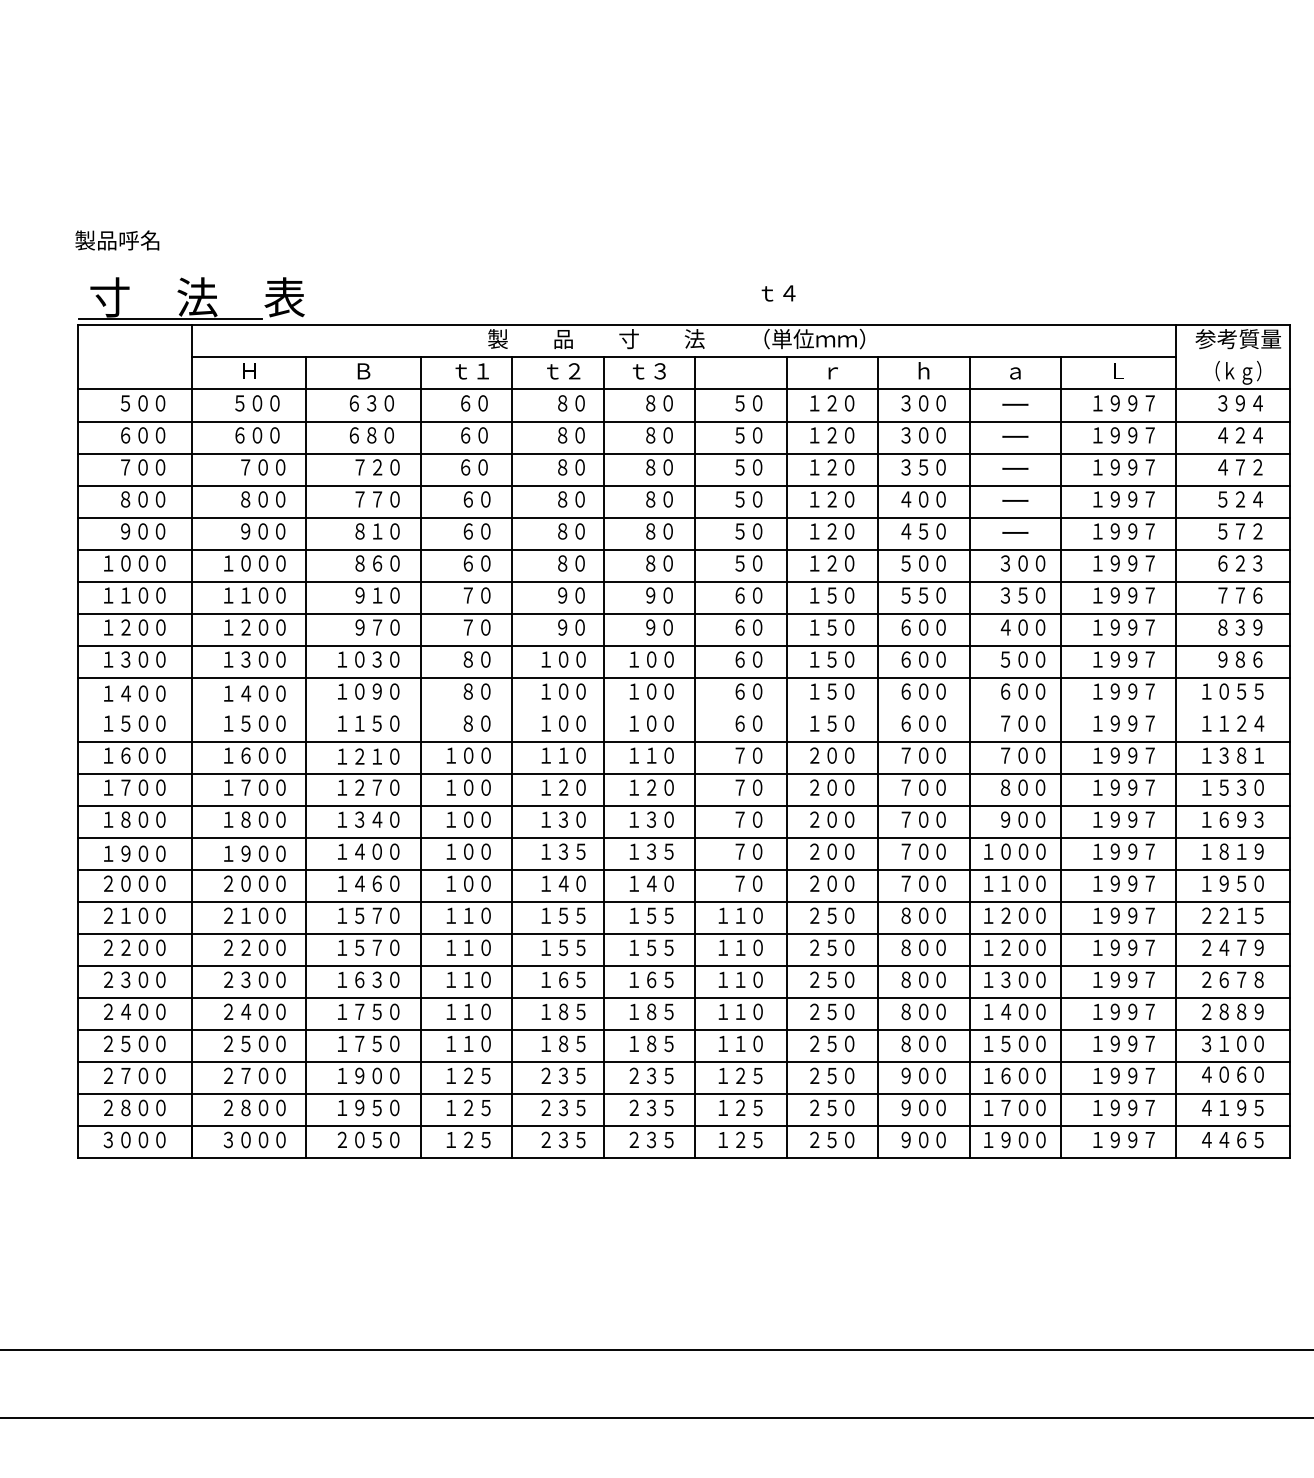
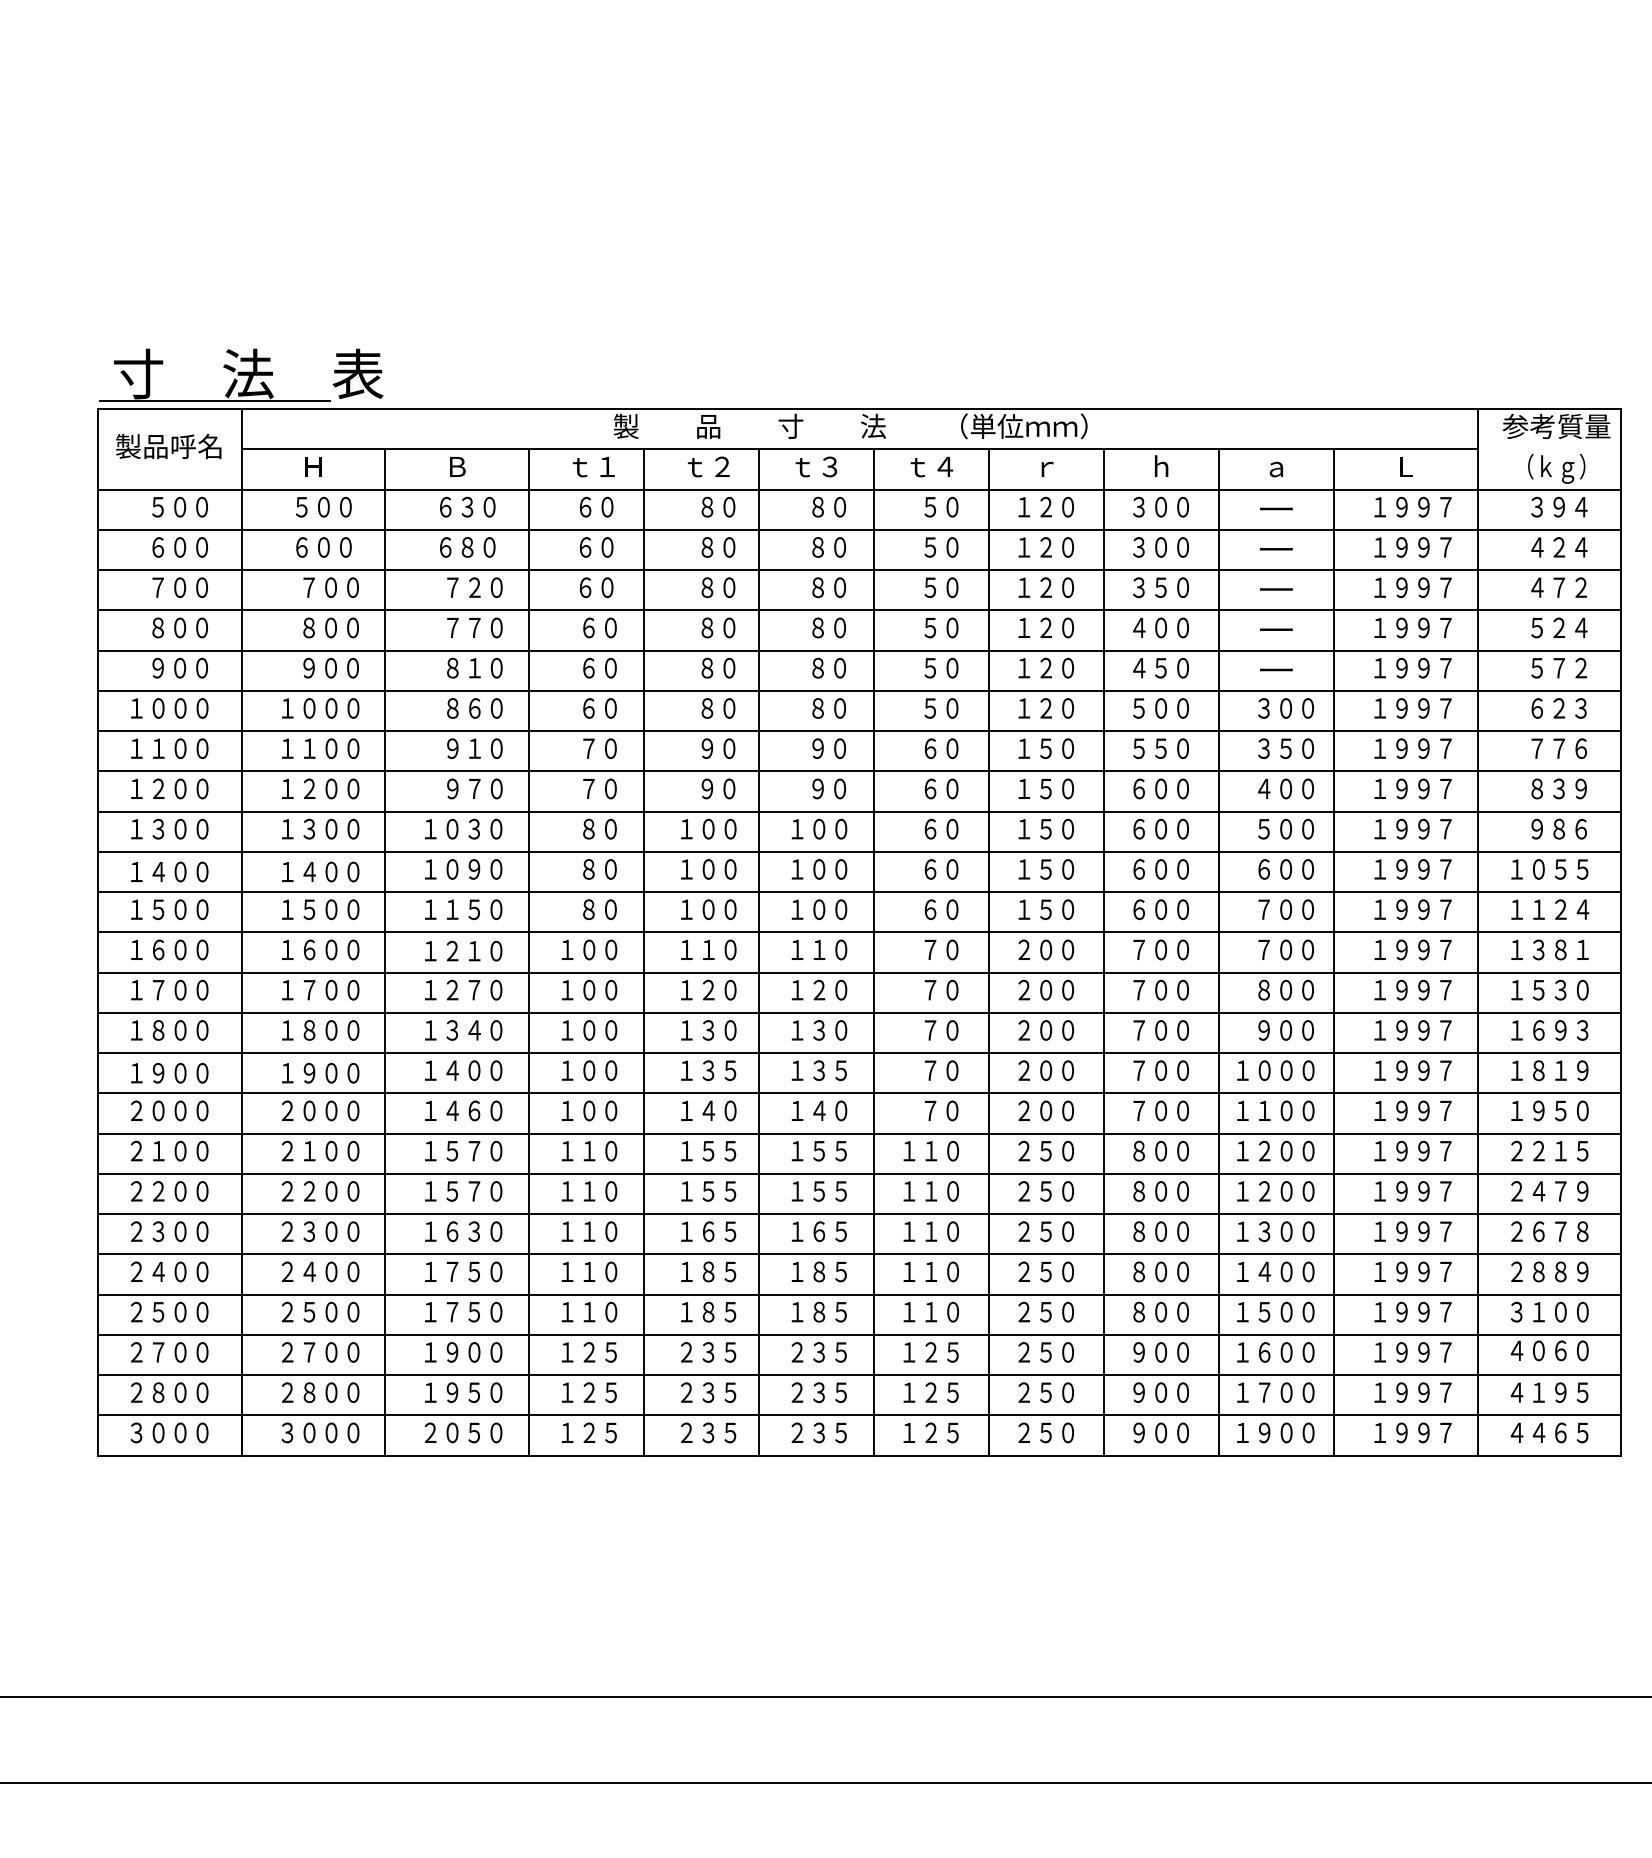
text: (117, 240) -> (168, 446), moved
text: (778, 293) -> (931, 467), moved
line: (683, 709) -> (859, 892), added

